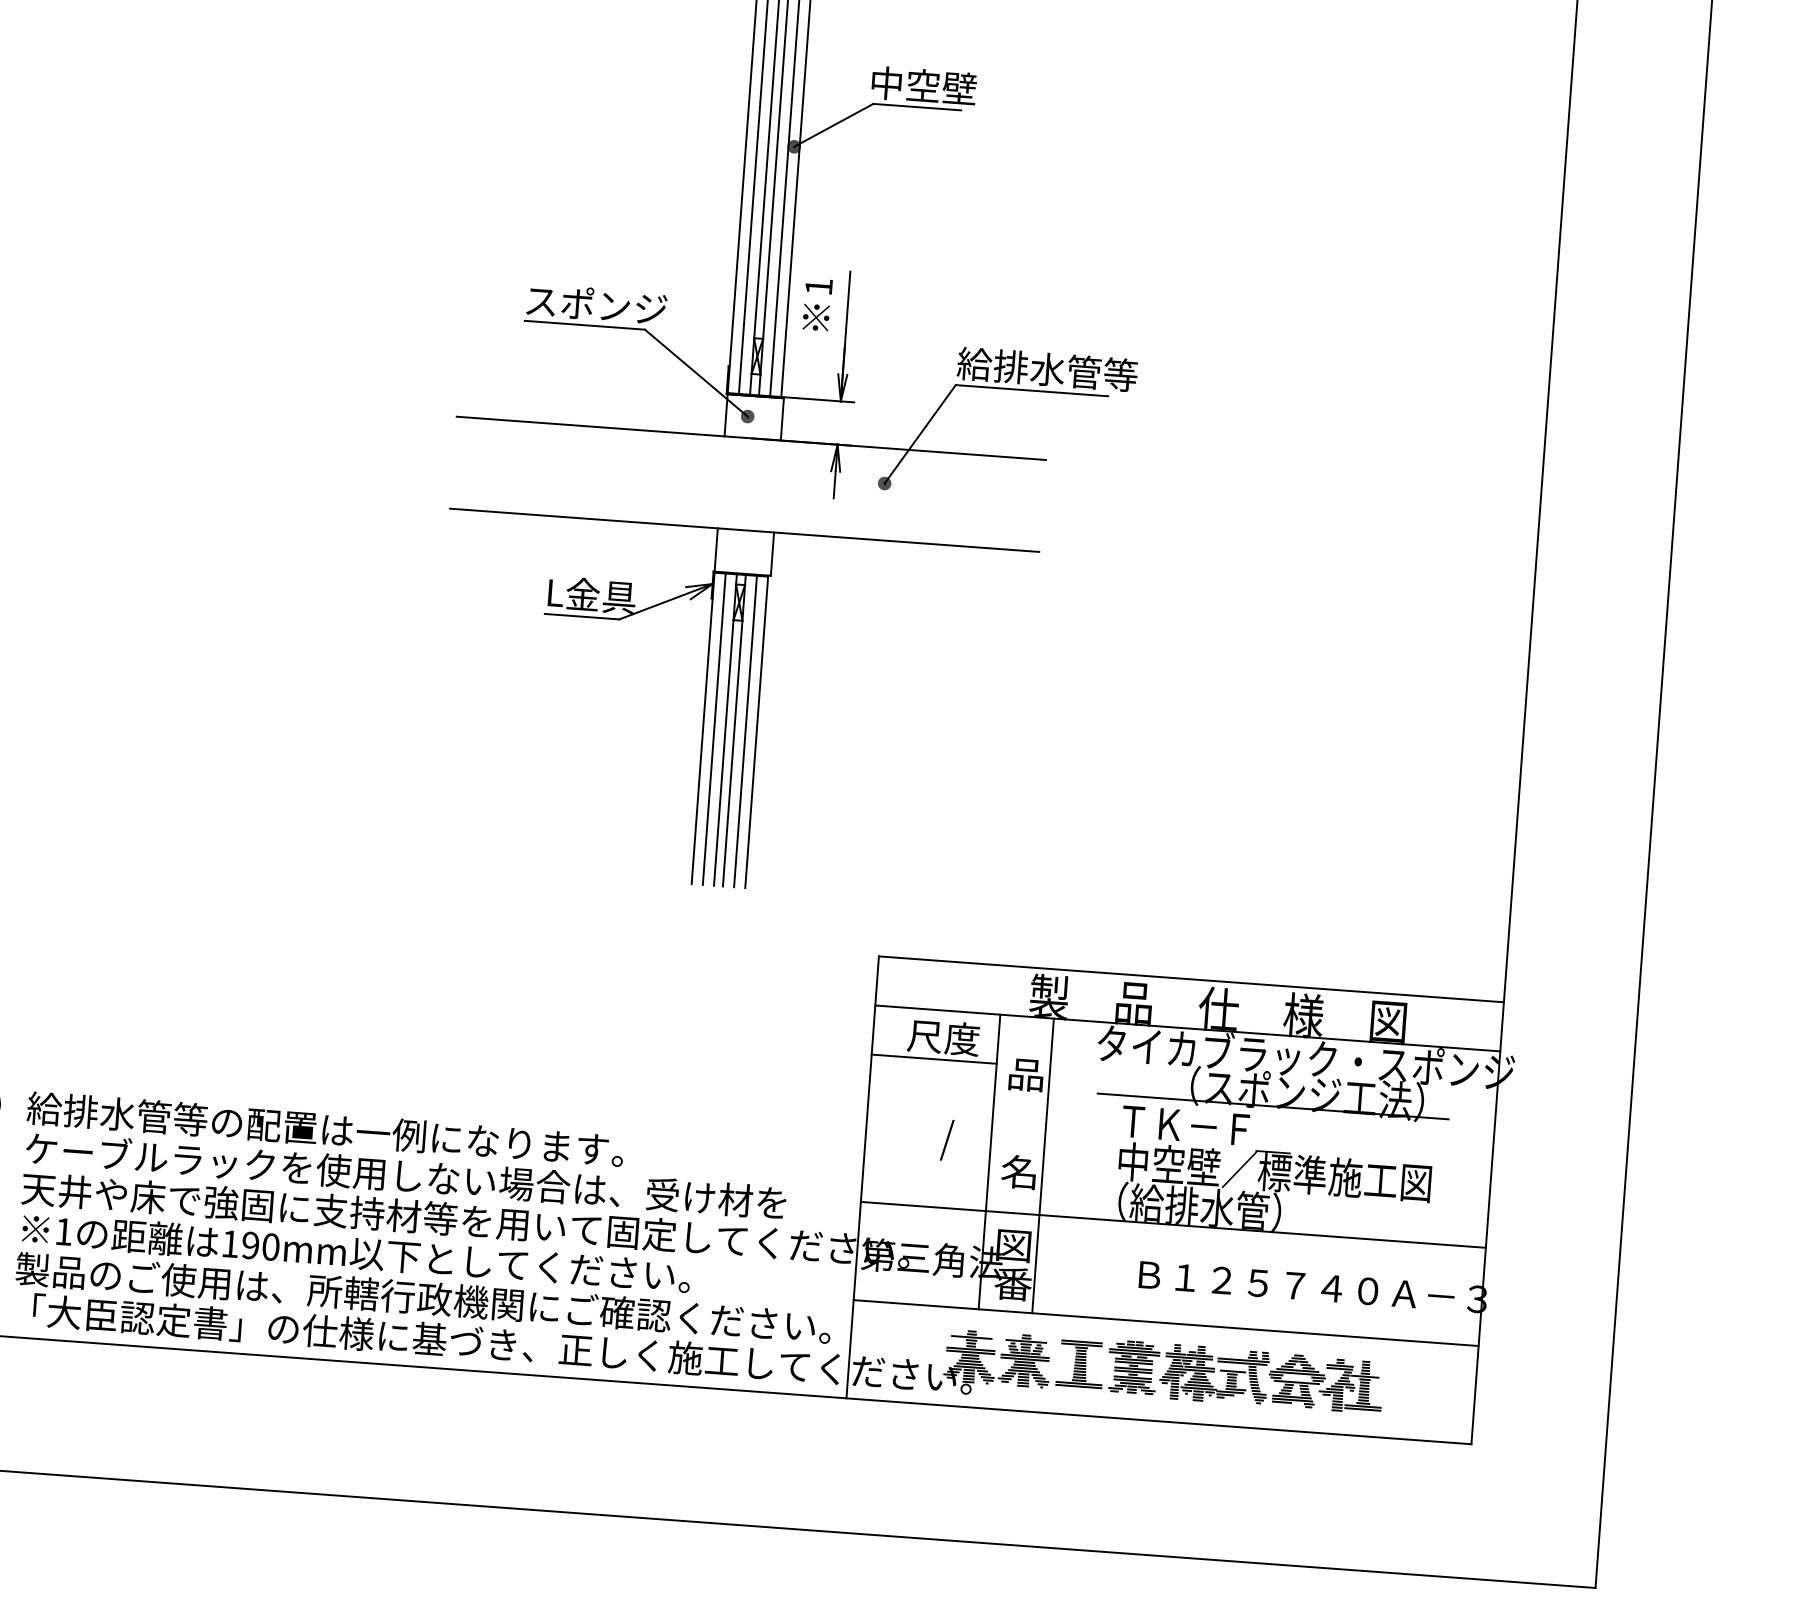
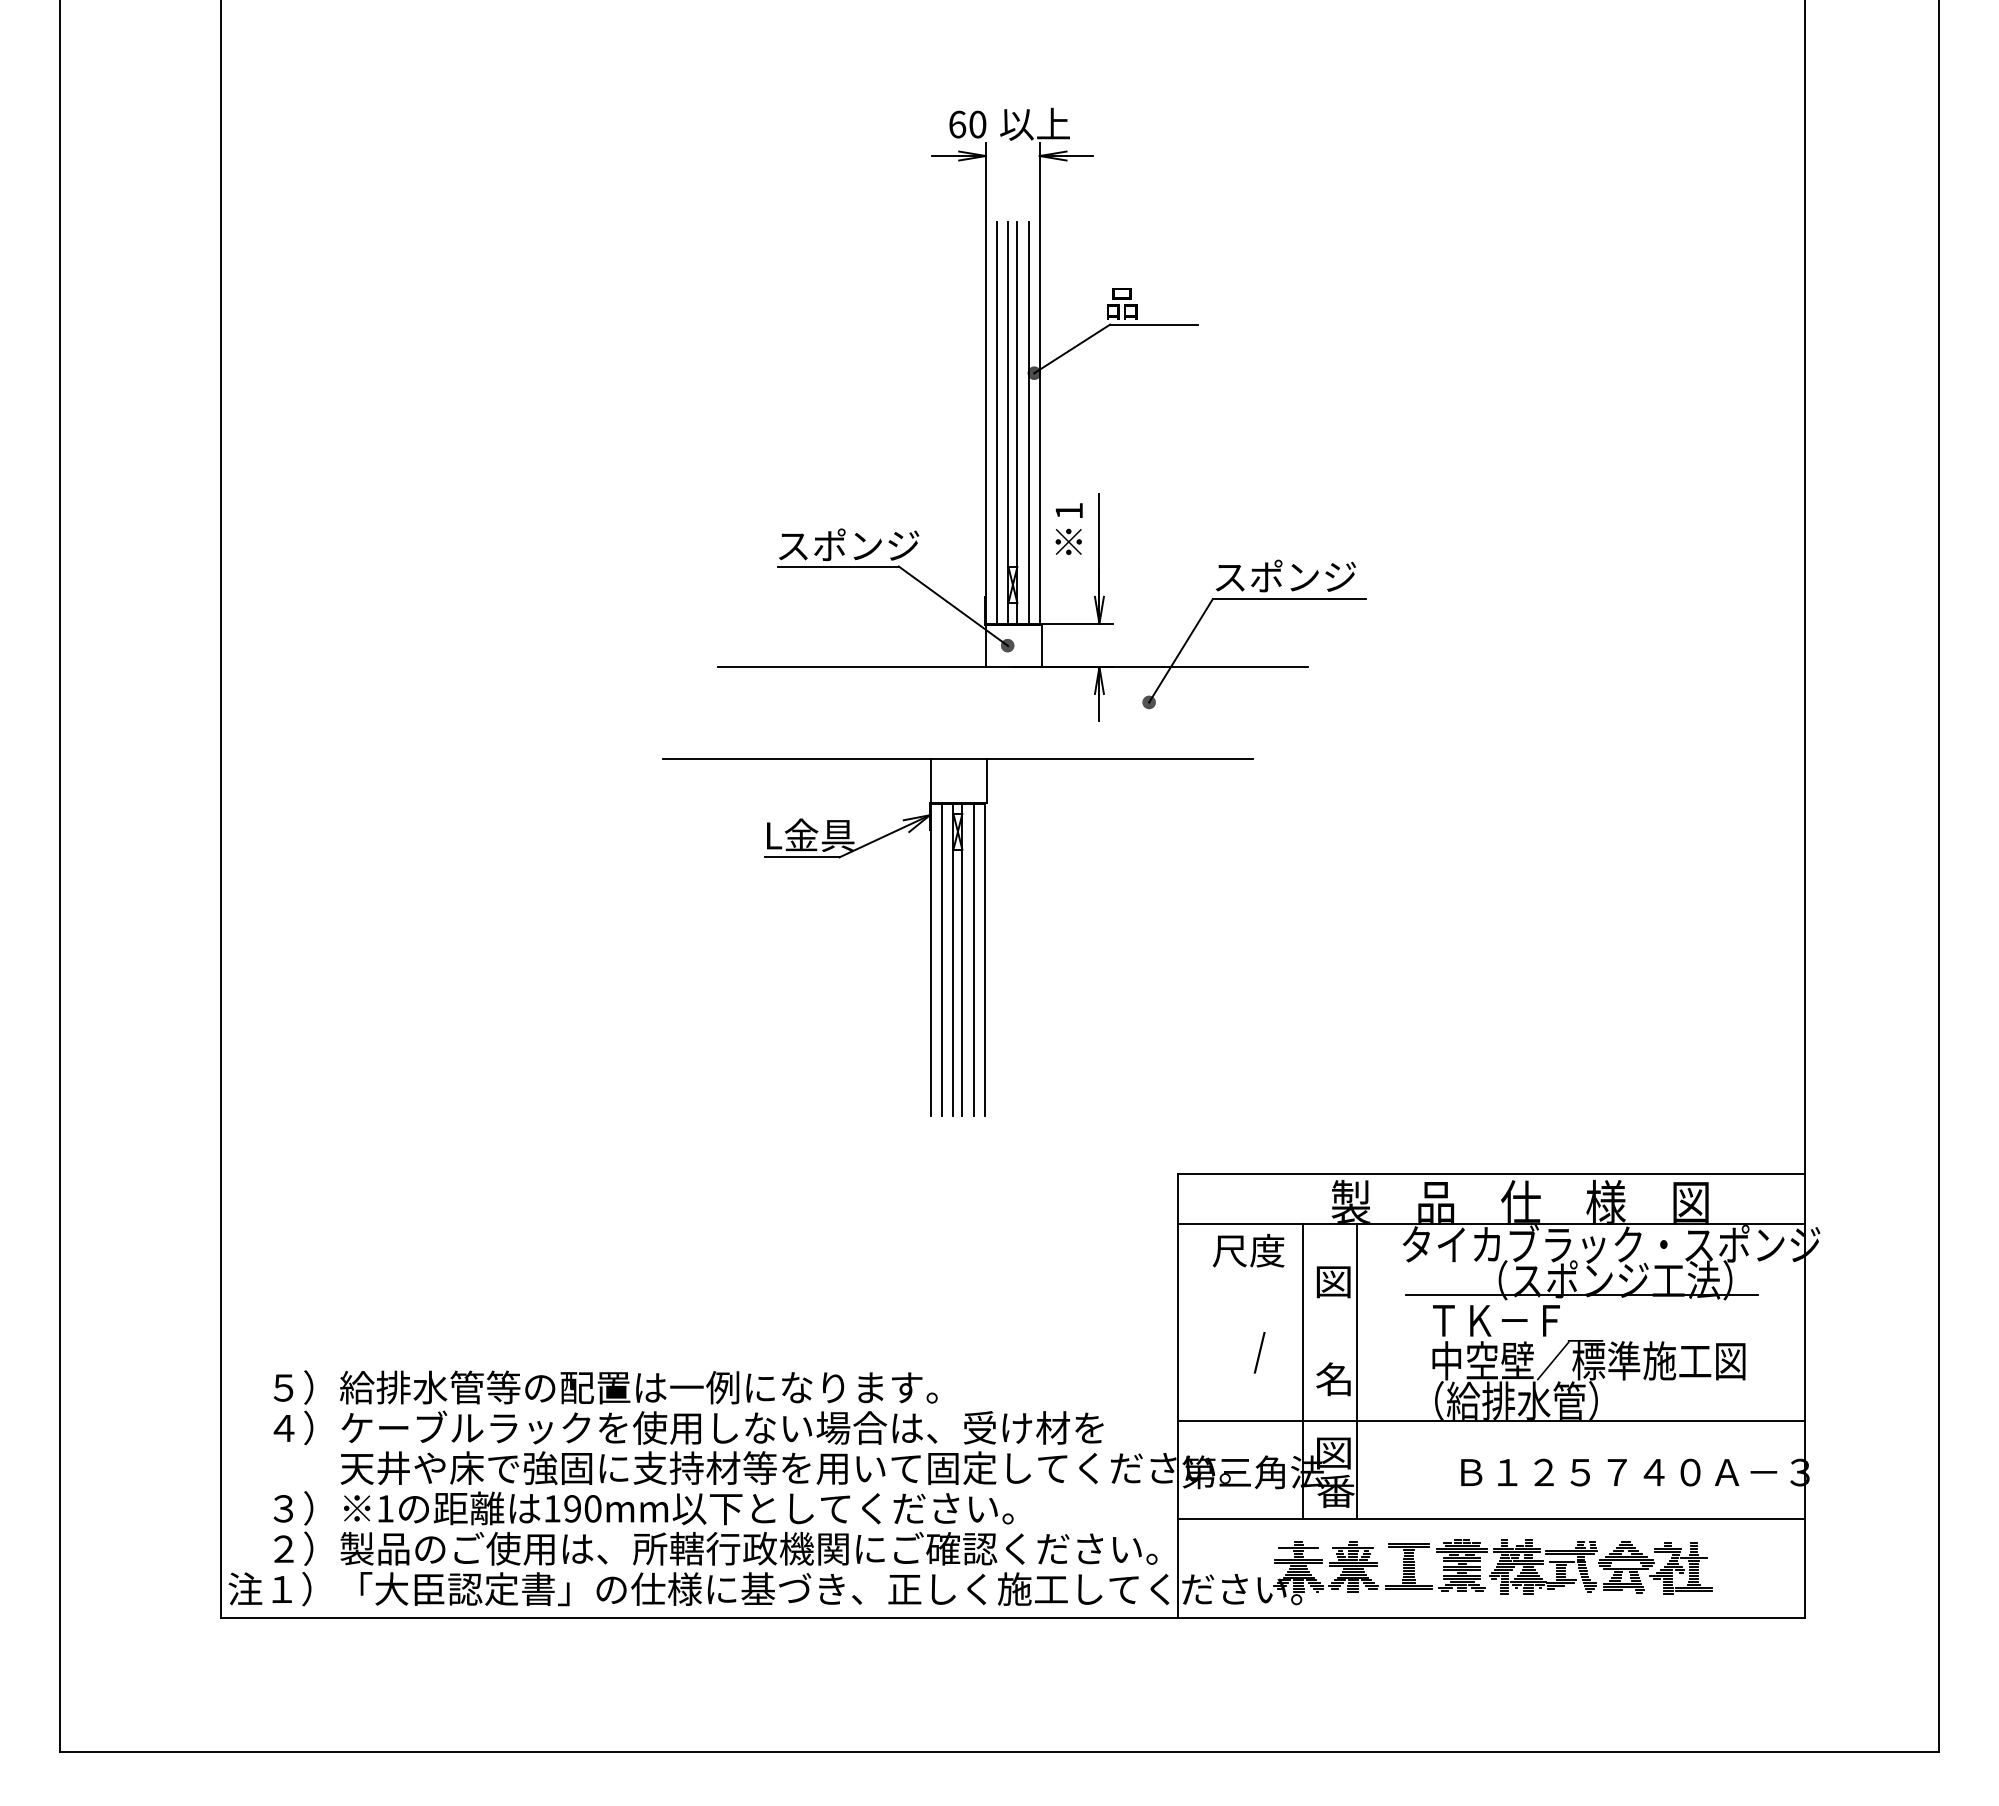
text: (924, 85) -> (1159, 302), 中空壁 -> 品
text: (1047, 369) -> (1303, 576), 給排水管等 -> スポンジ
part: (731, 707) -> (957, 937), moved
line: (933, 1058) -> (1240, 1272), removed
text: (1026, 1075) -> (1333, 1282), 品 -> 図

